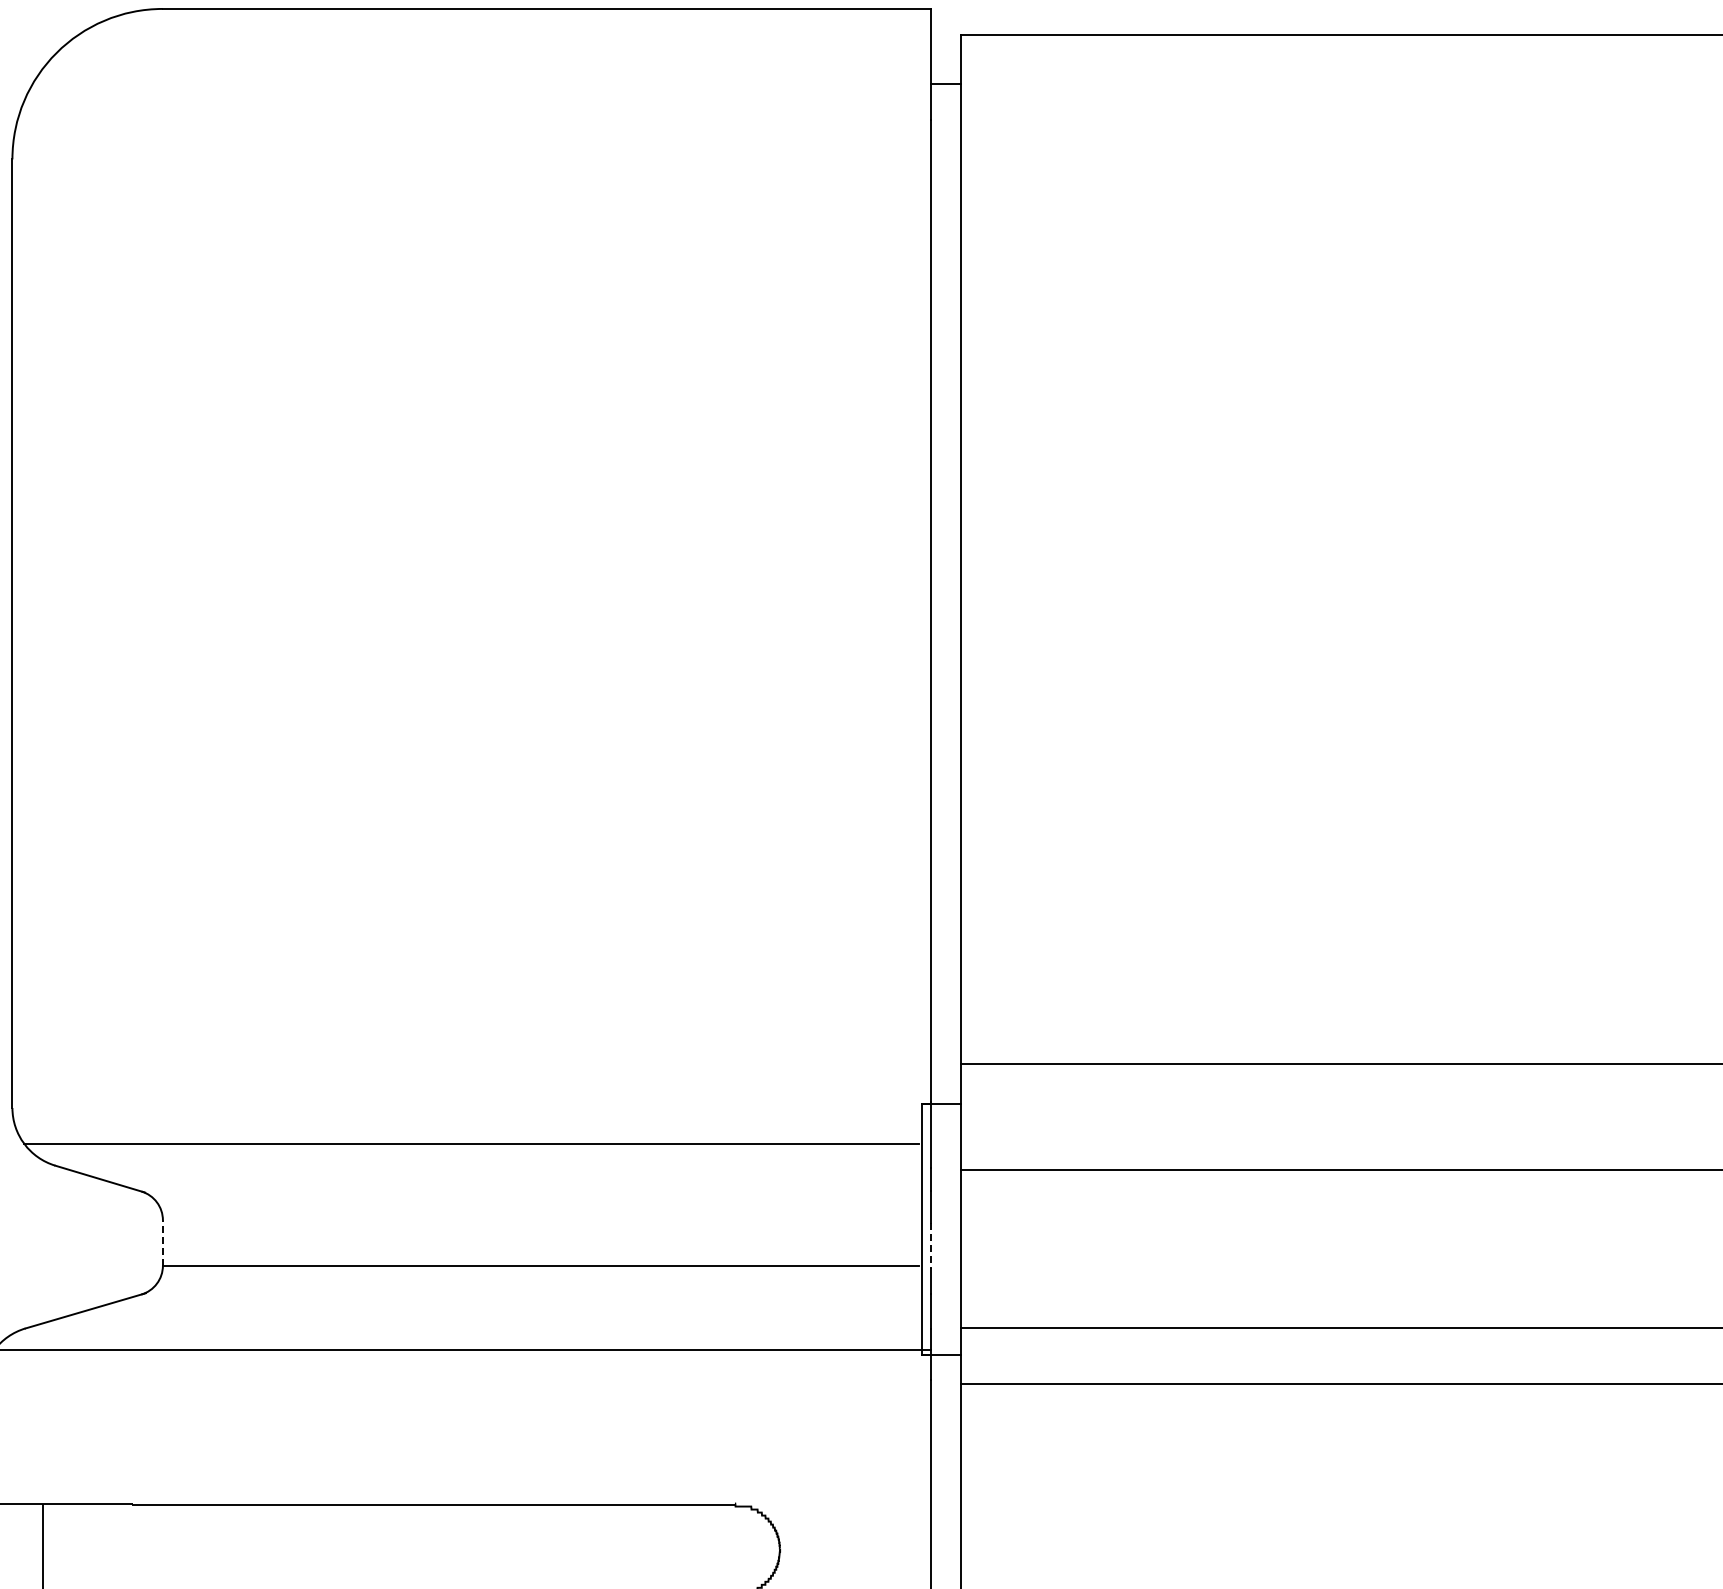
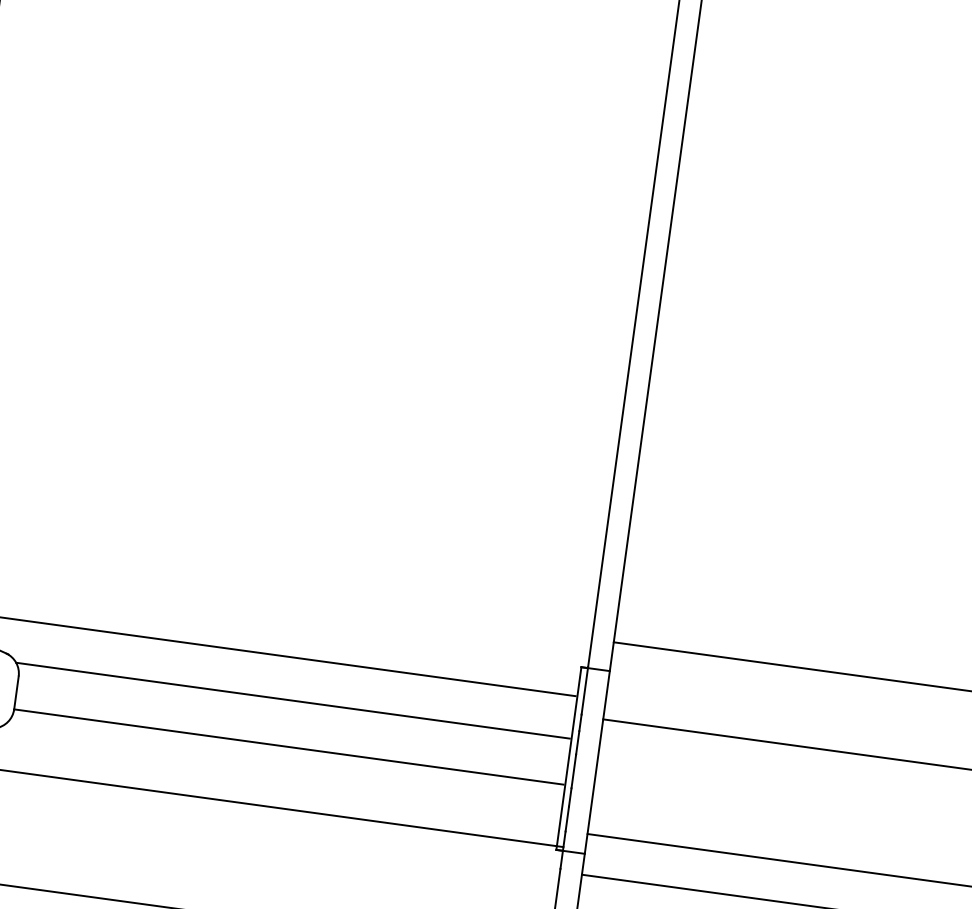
line: (537, 1202) -> (292, 700), added
line: (162, 1243) -> (16, 693), dashed -> solid
line: (930, 1246) -> (573, 771), dashed -> solid

